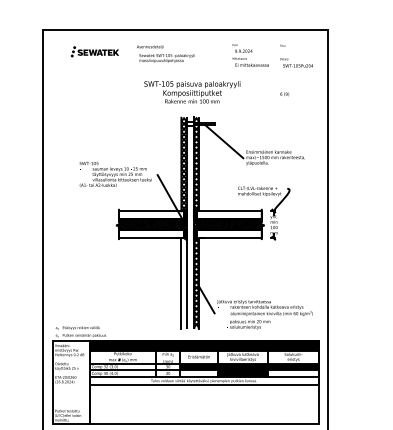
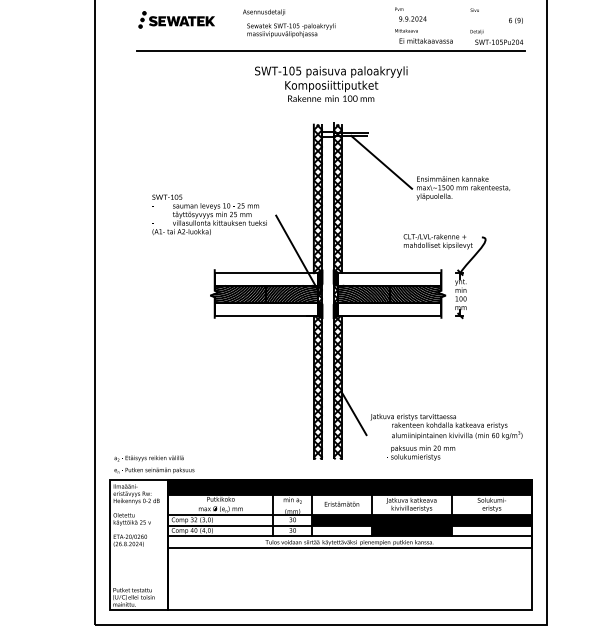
line: (192, 71) -> (331, 51), added
text: (284, 94) -> (515, 21), moved
hatch: (183, 283) -> (317, 387), added

